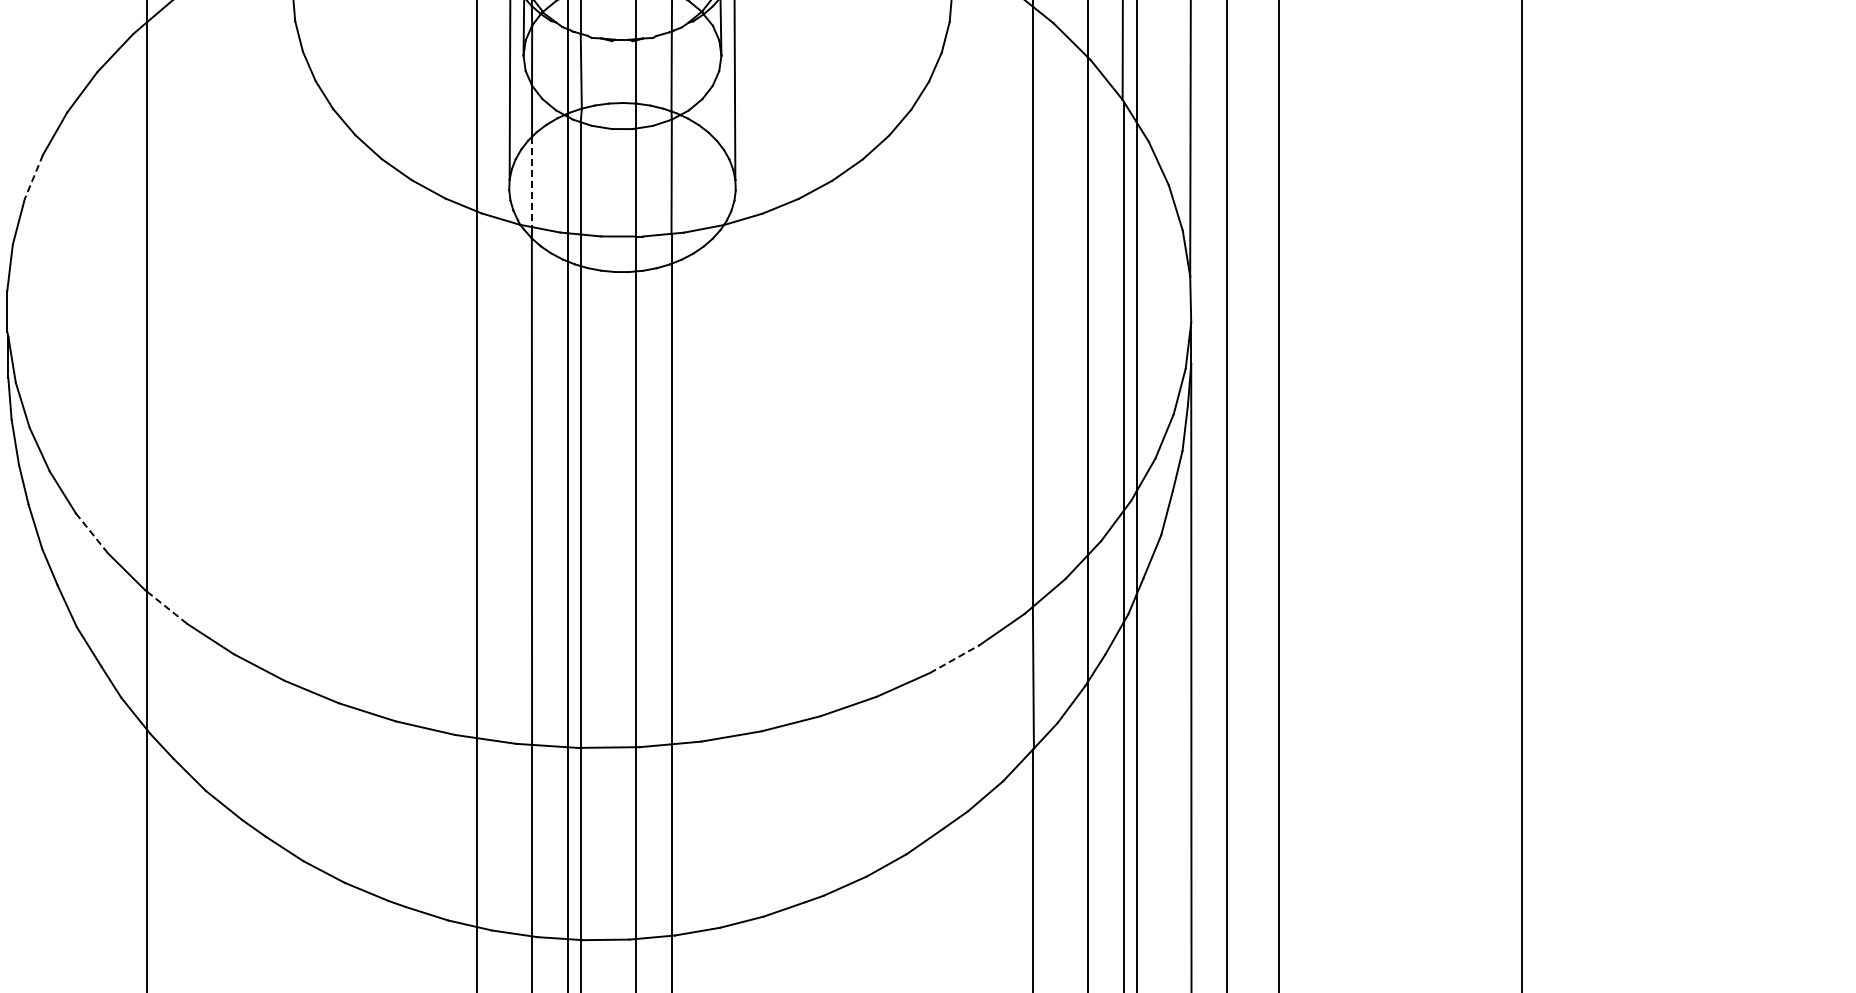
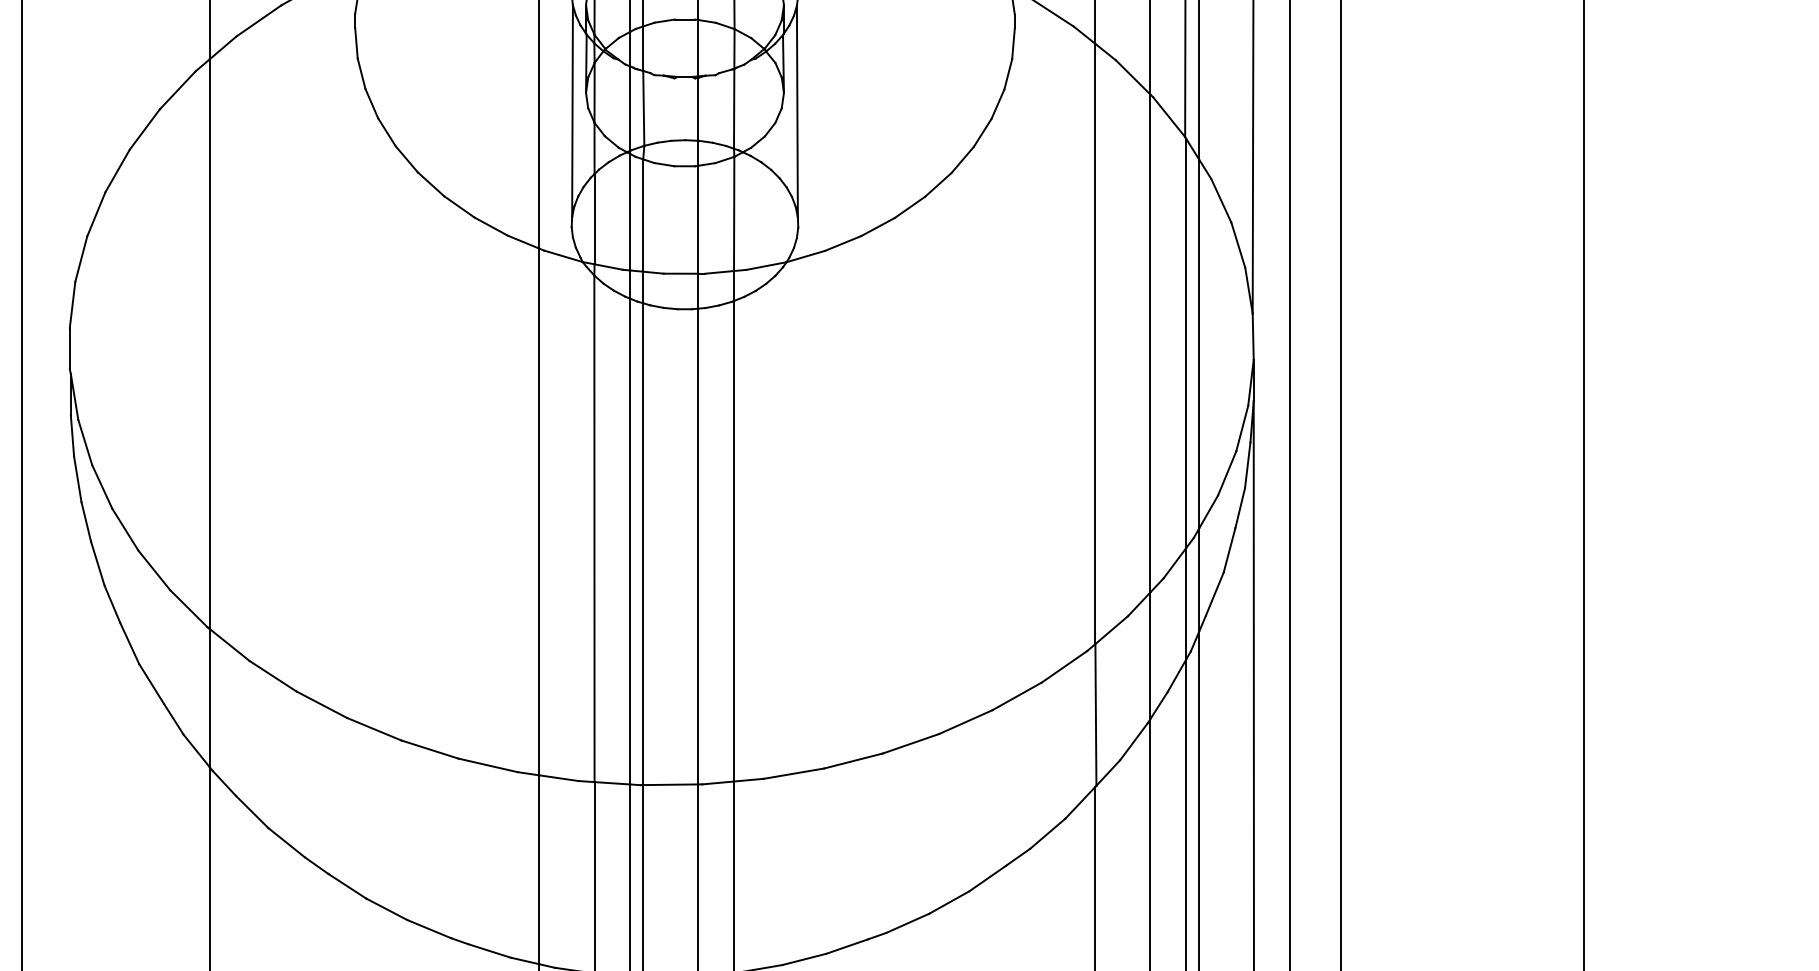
line: (33, 177) -> (96, 214), dashed -> solid
line: (532, 182) -> (595, 219), dashed -> solid
line: (92, 533) -> (155, 570), dashed -> solid
line: (167, 607) -> (230, 644), dashed -> solid
line: (955, 658) -> (1018, 695), dashed -> solid

